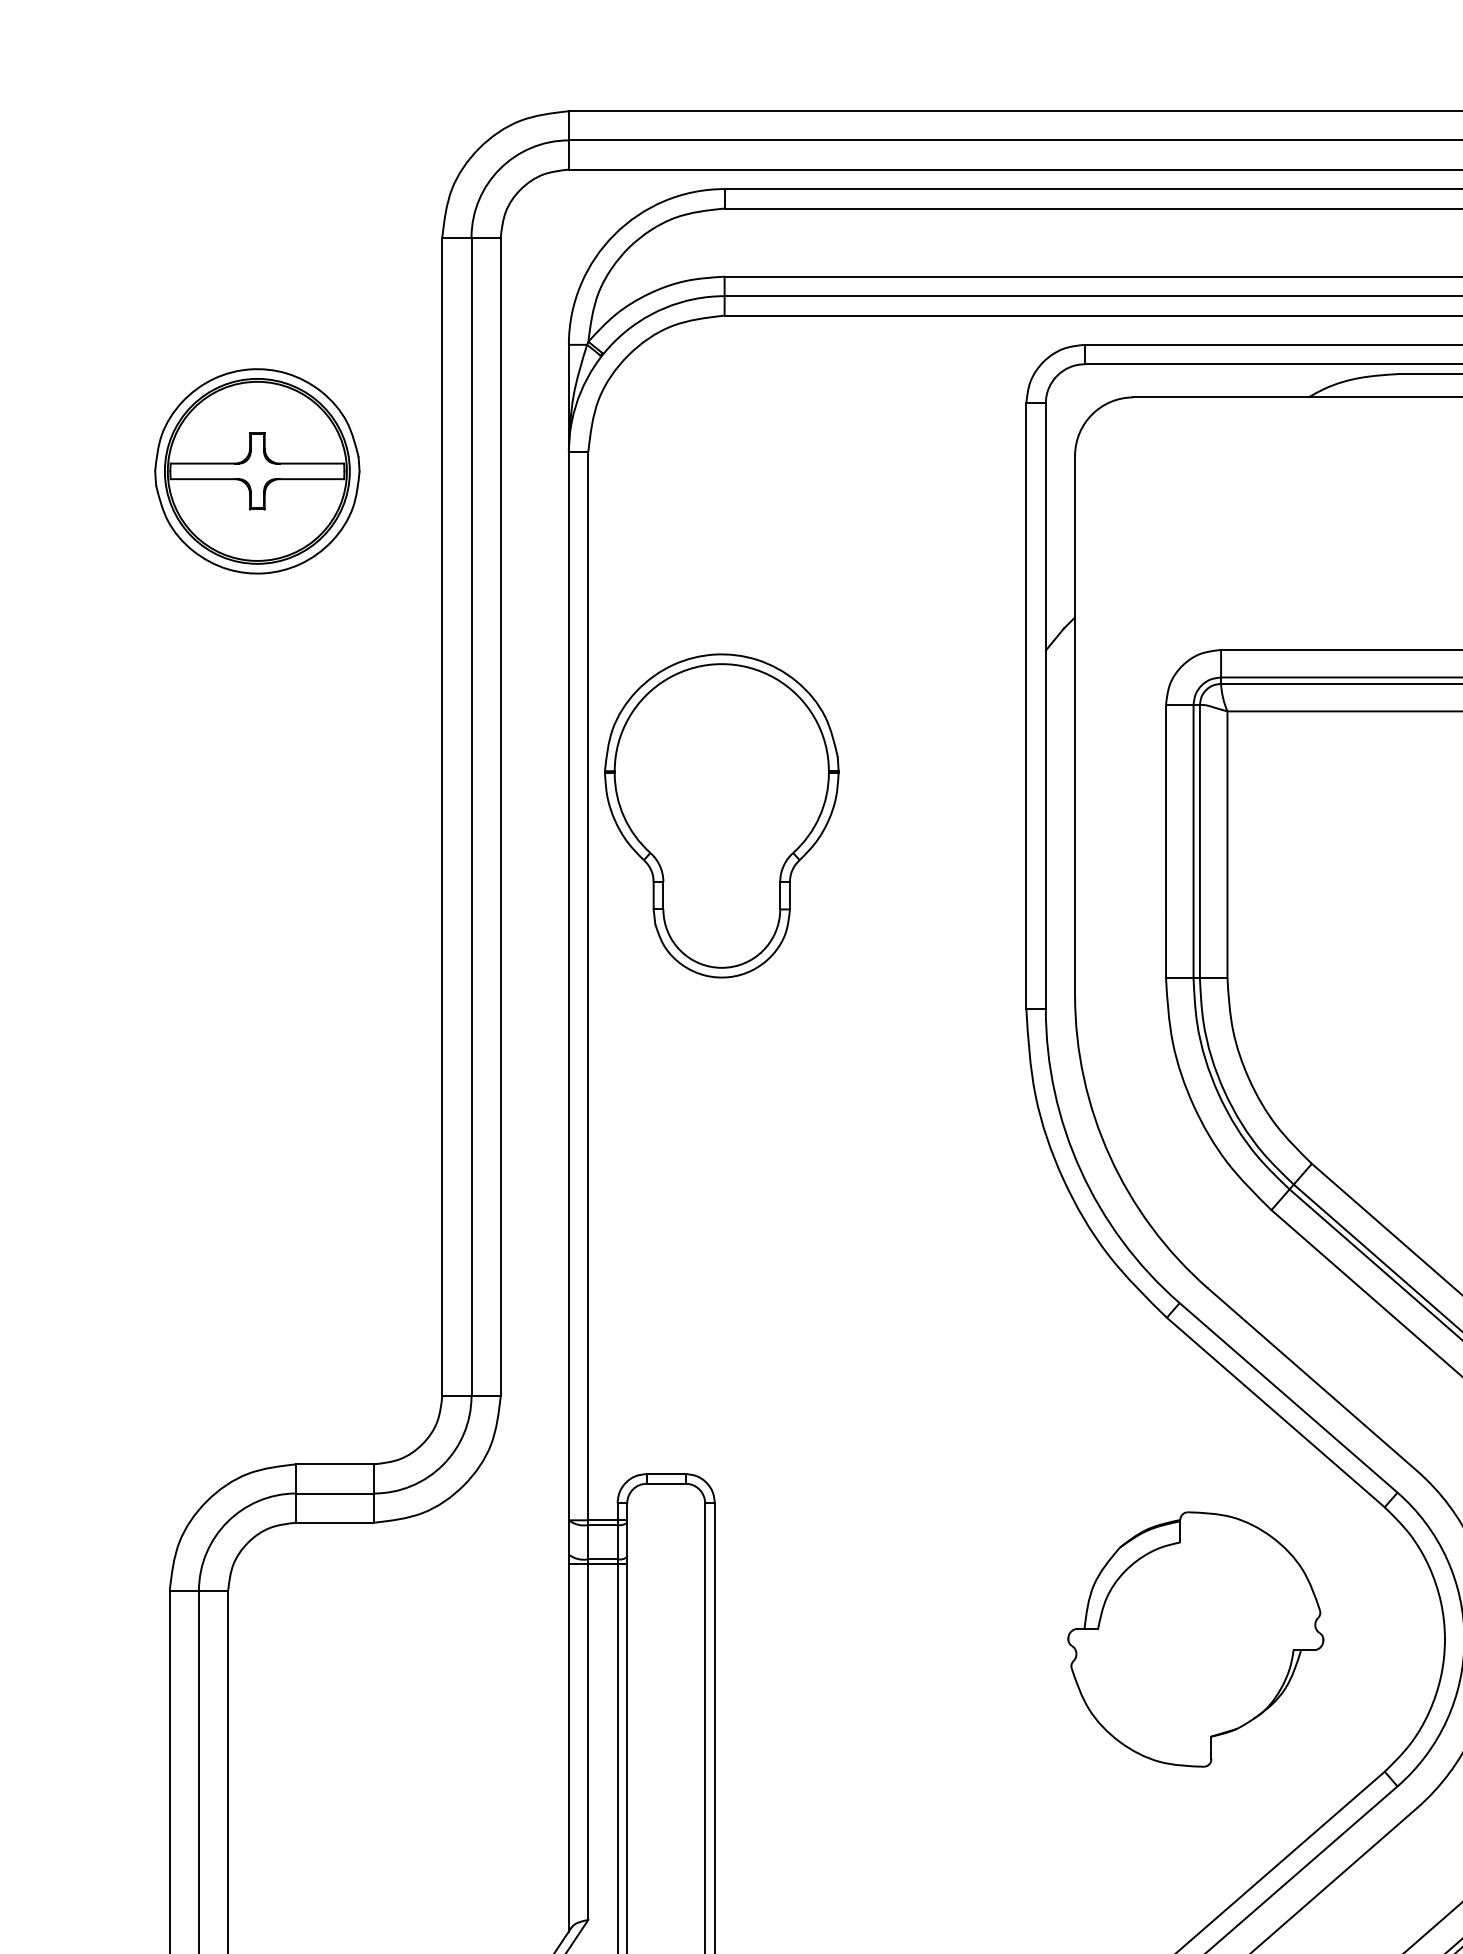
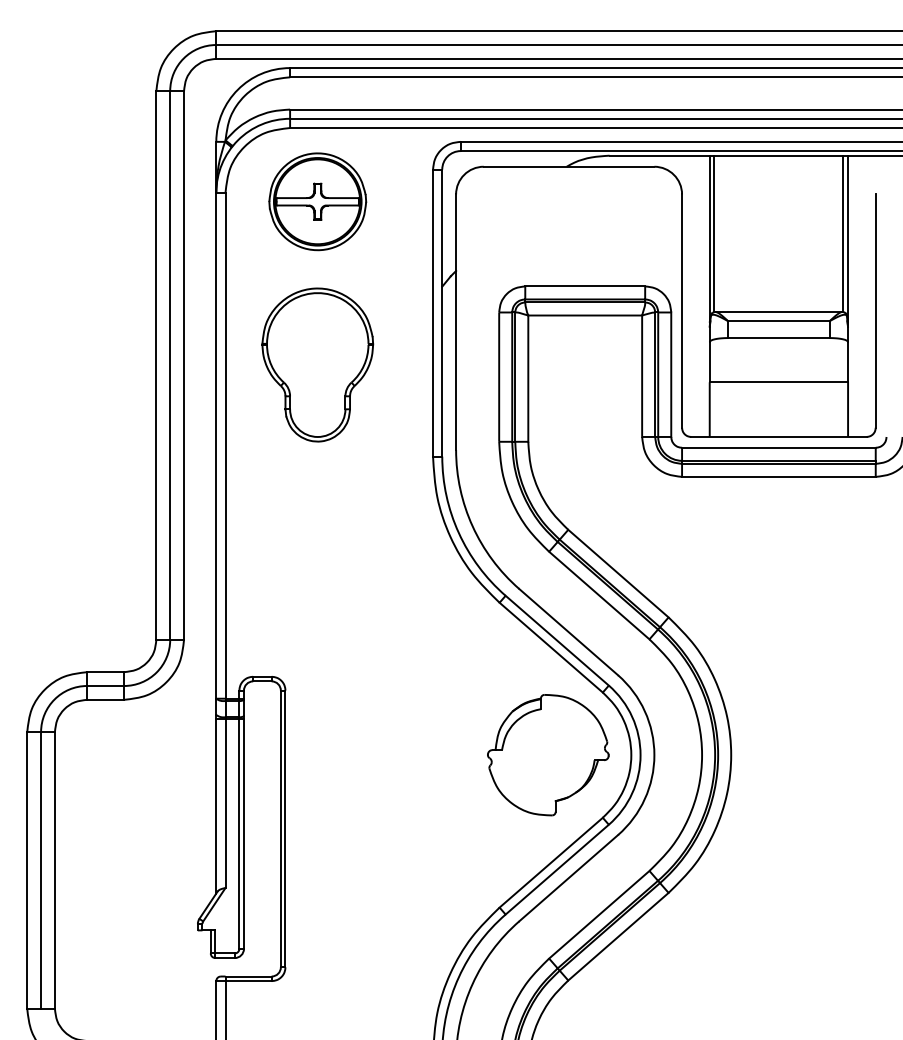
part: (256, 470) -> (317, 201), moved
part: (721, 814) -> (317, 364), moved
part: (1196, 1640) -> (548, 755), moved

